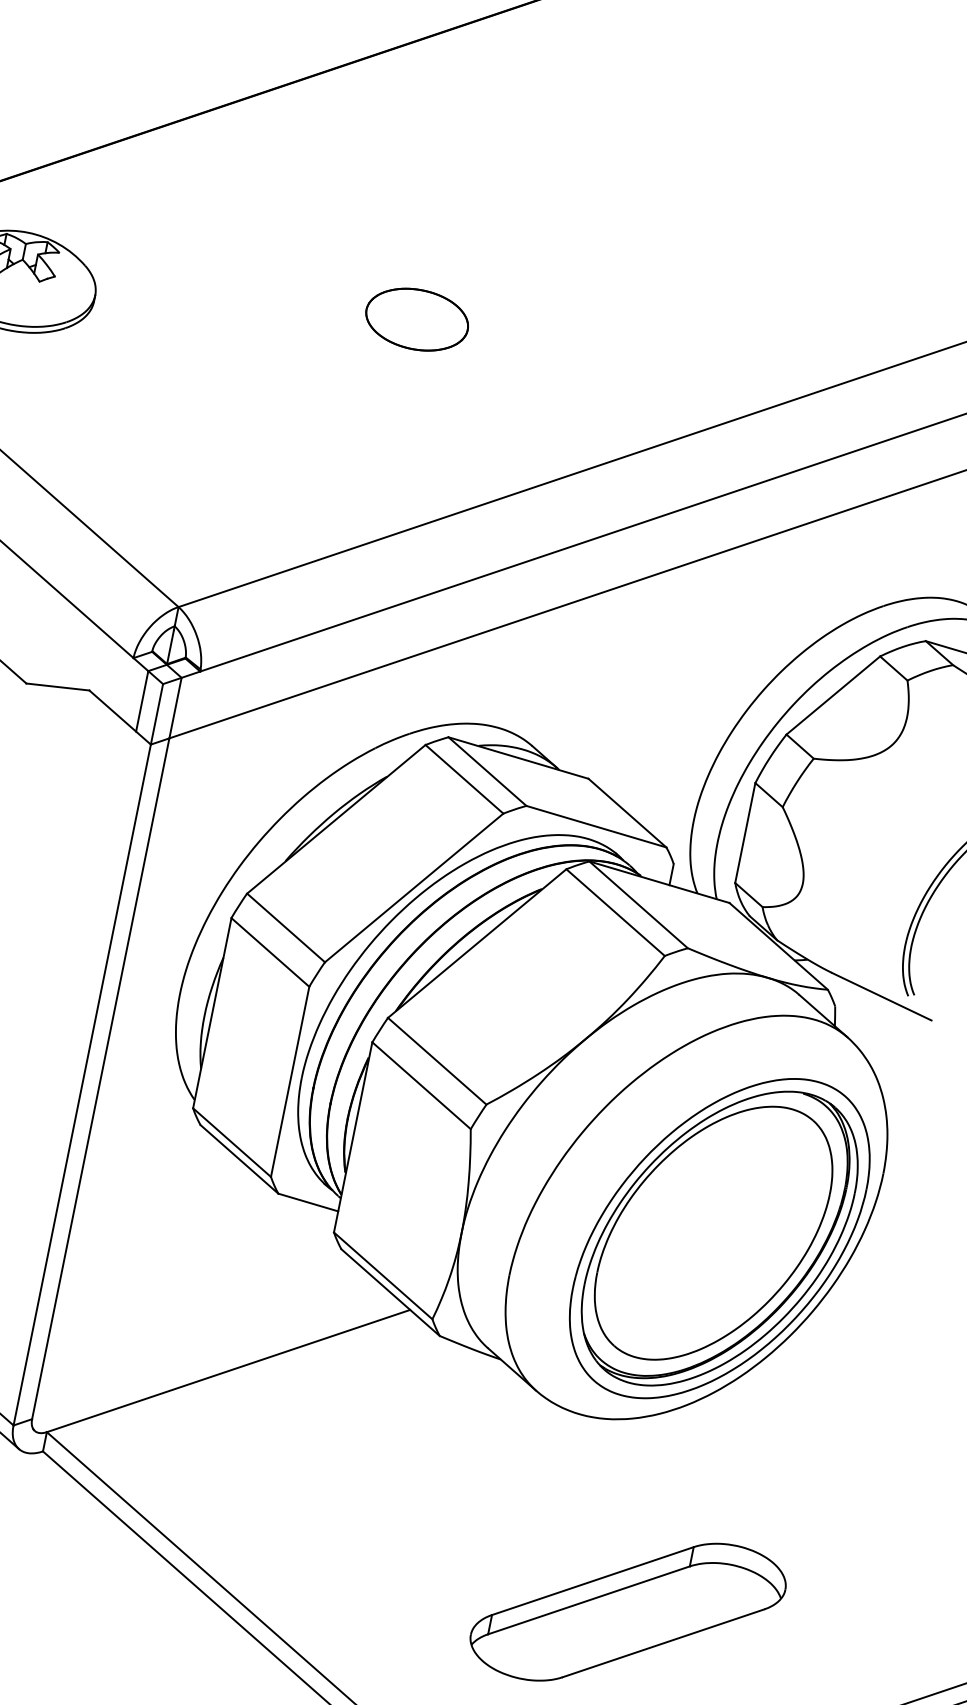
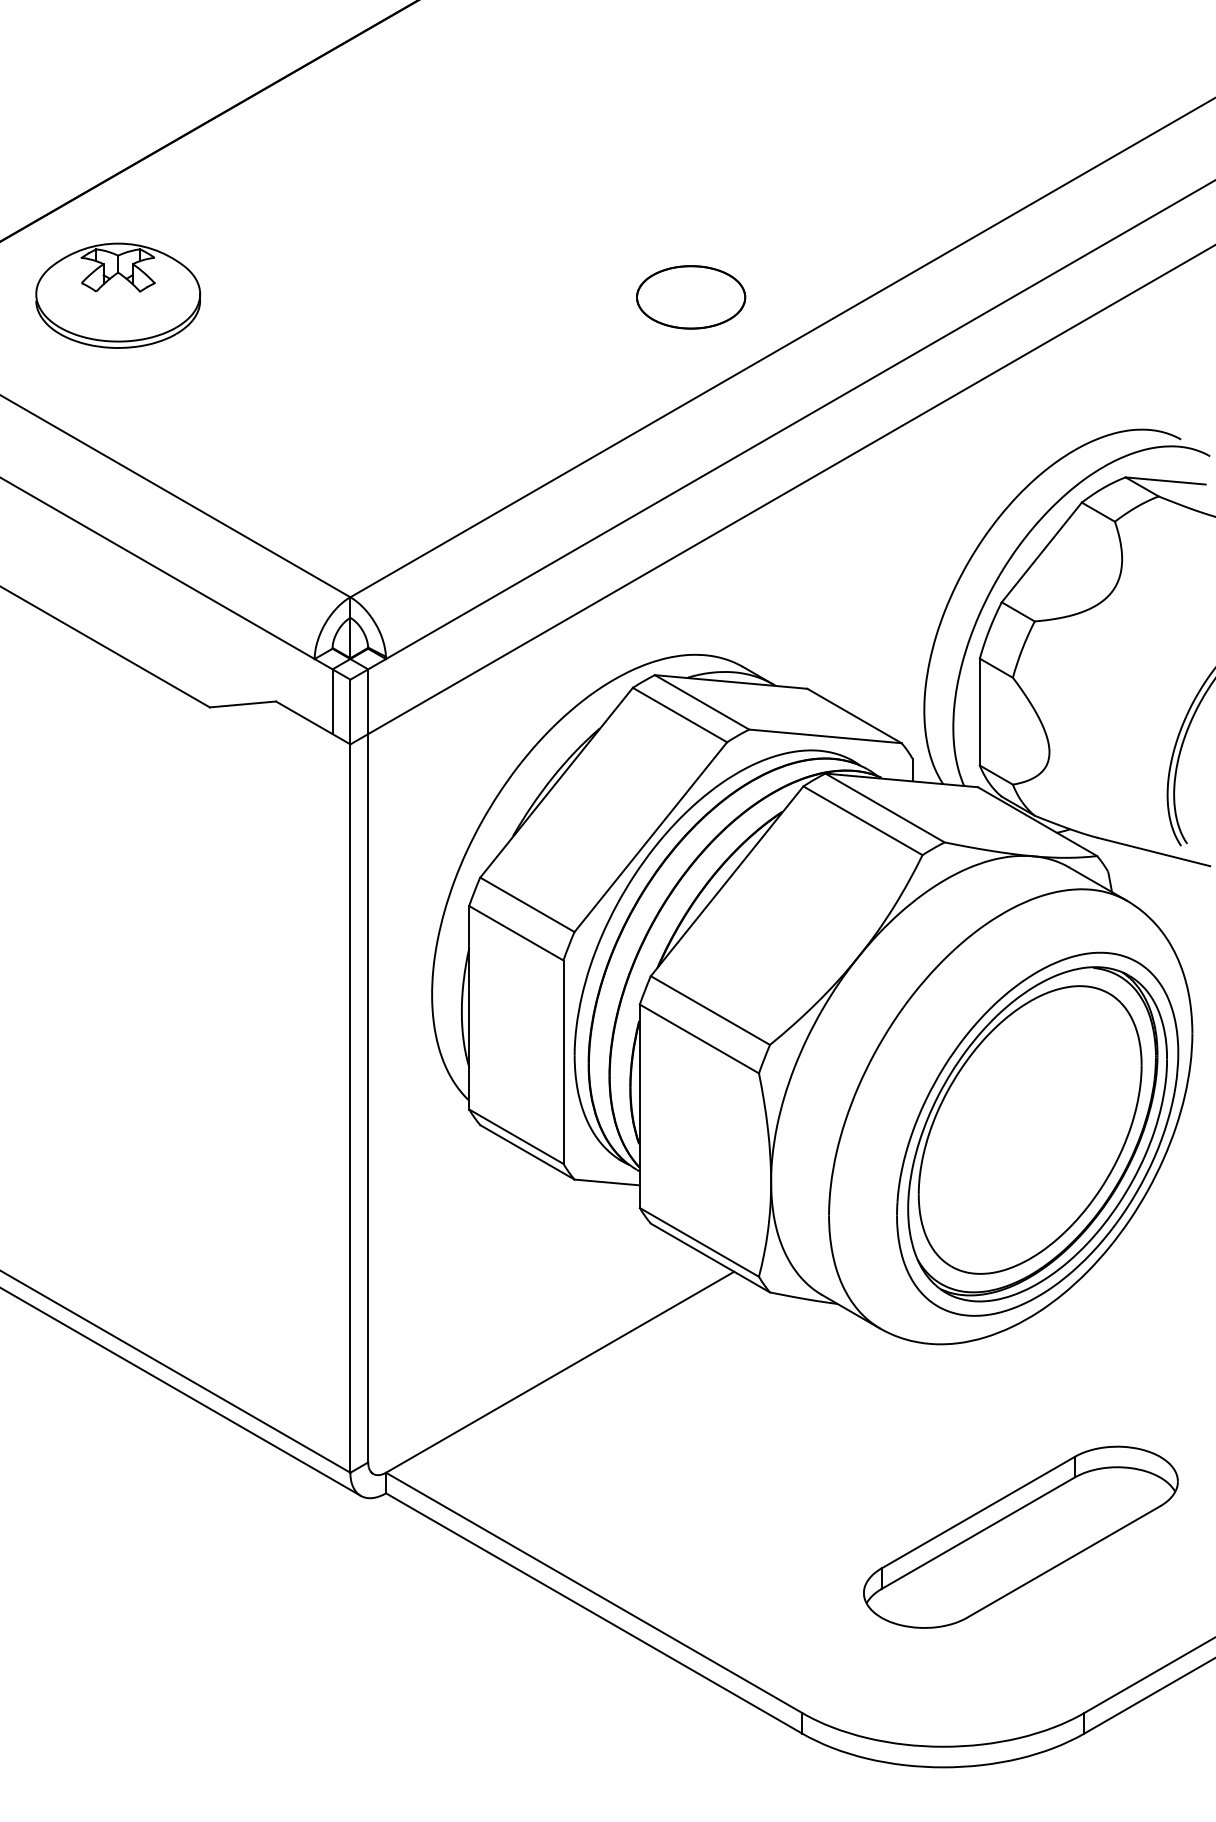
part: (417, 319) -> (691, 297), moved

